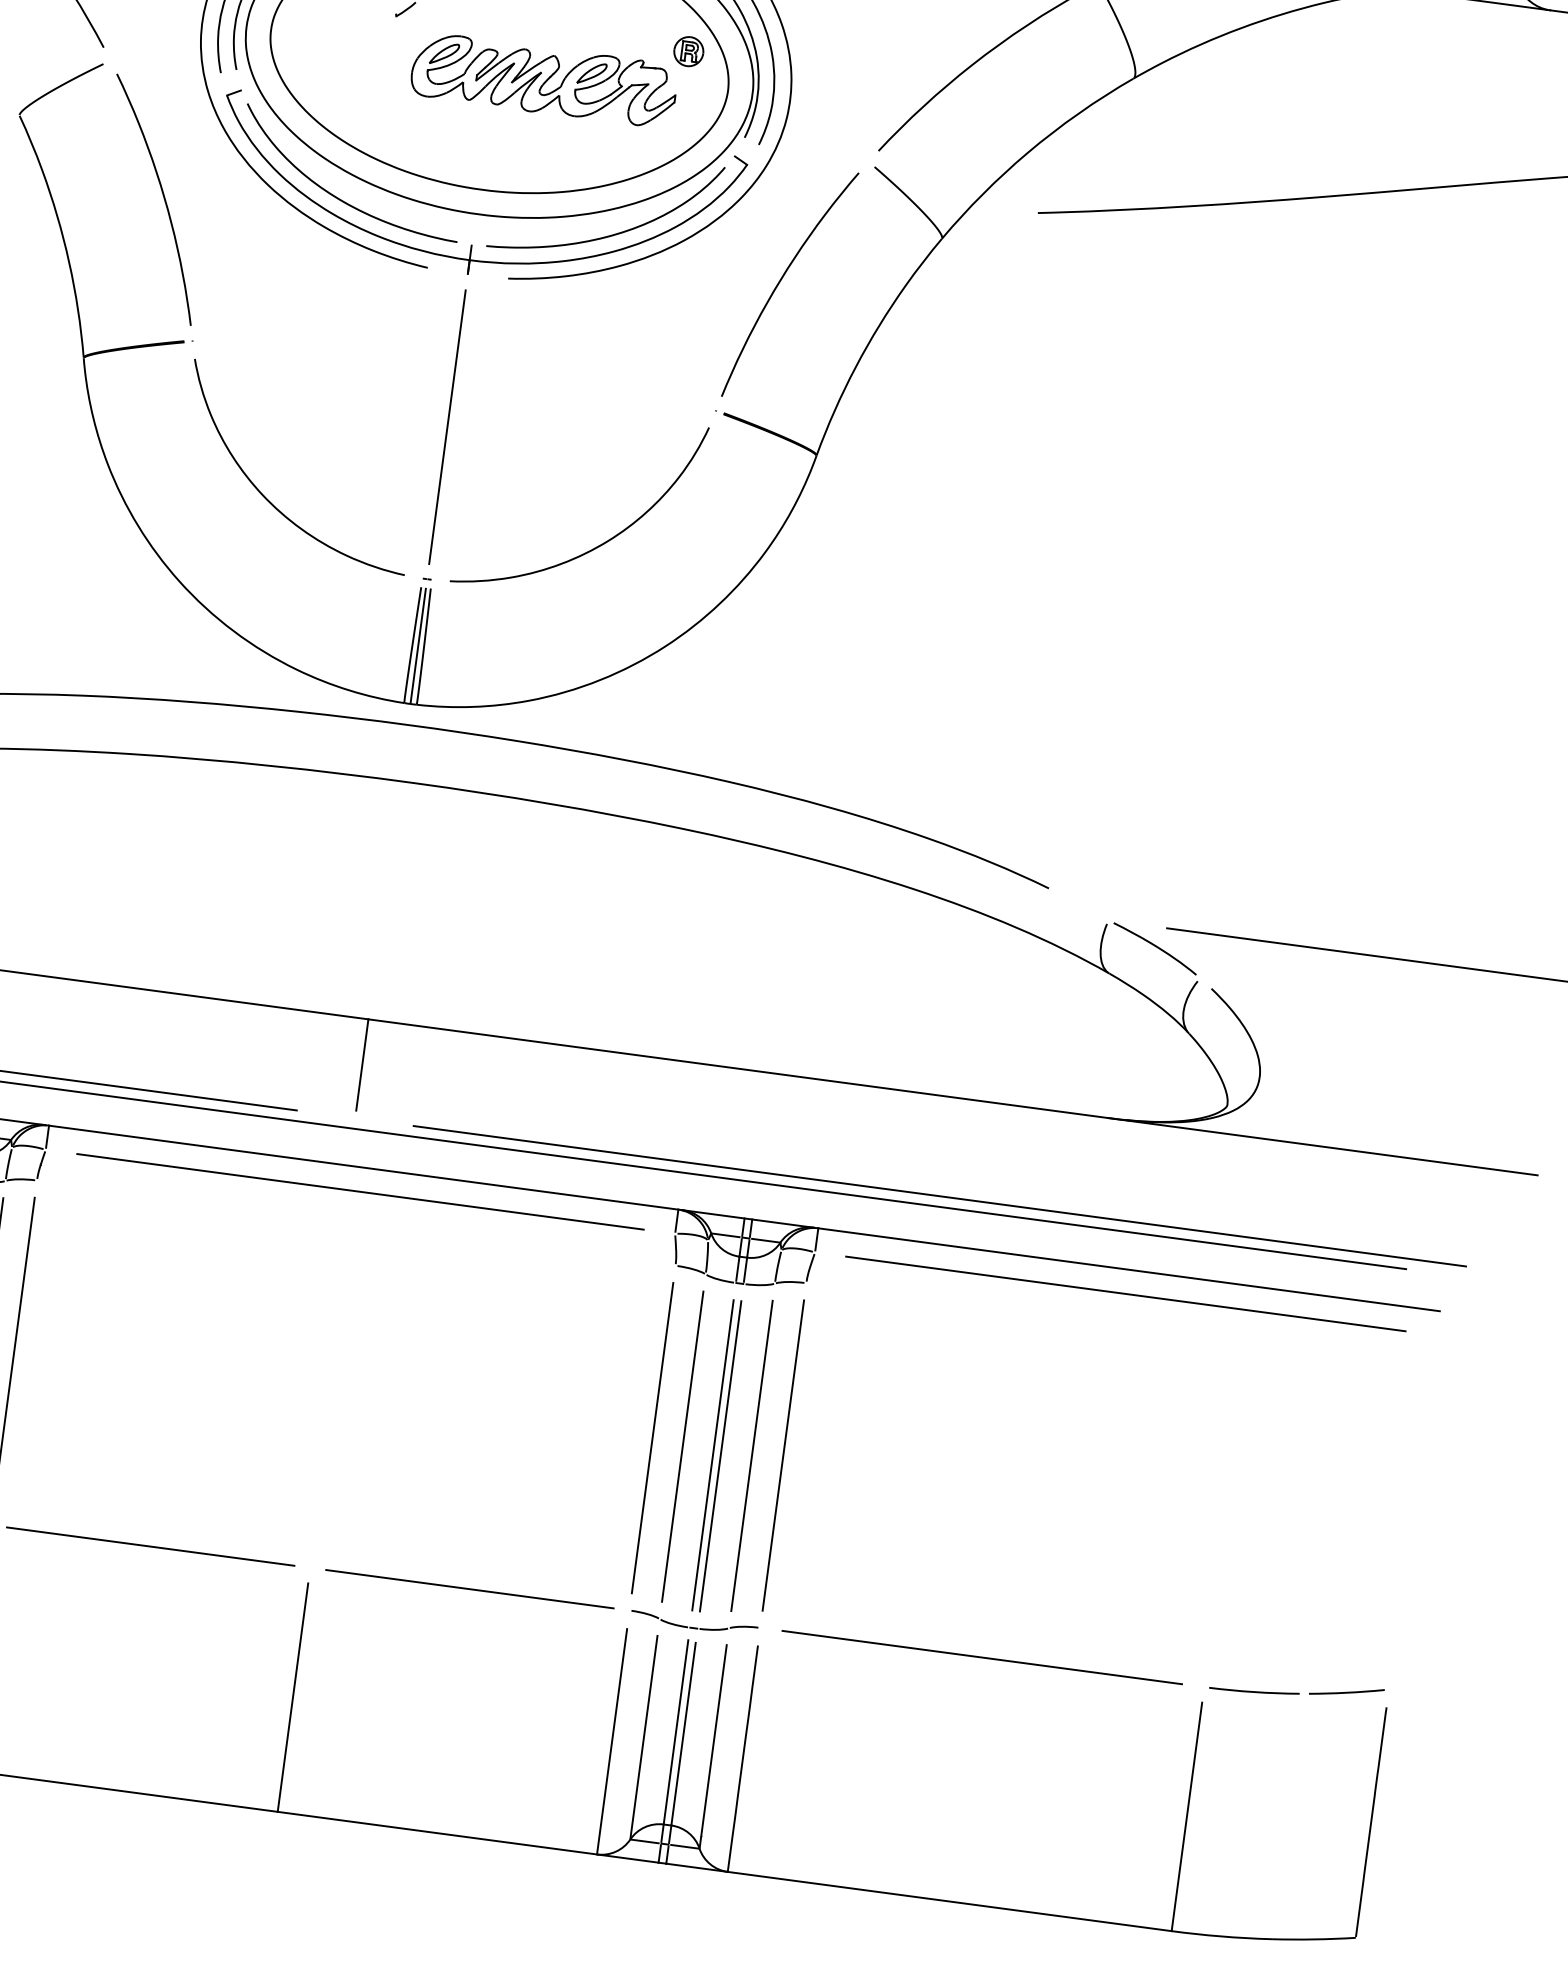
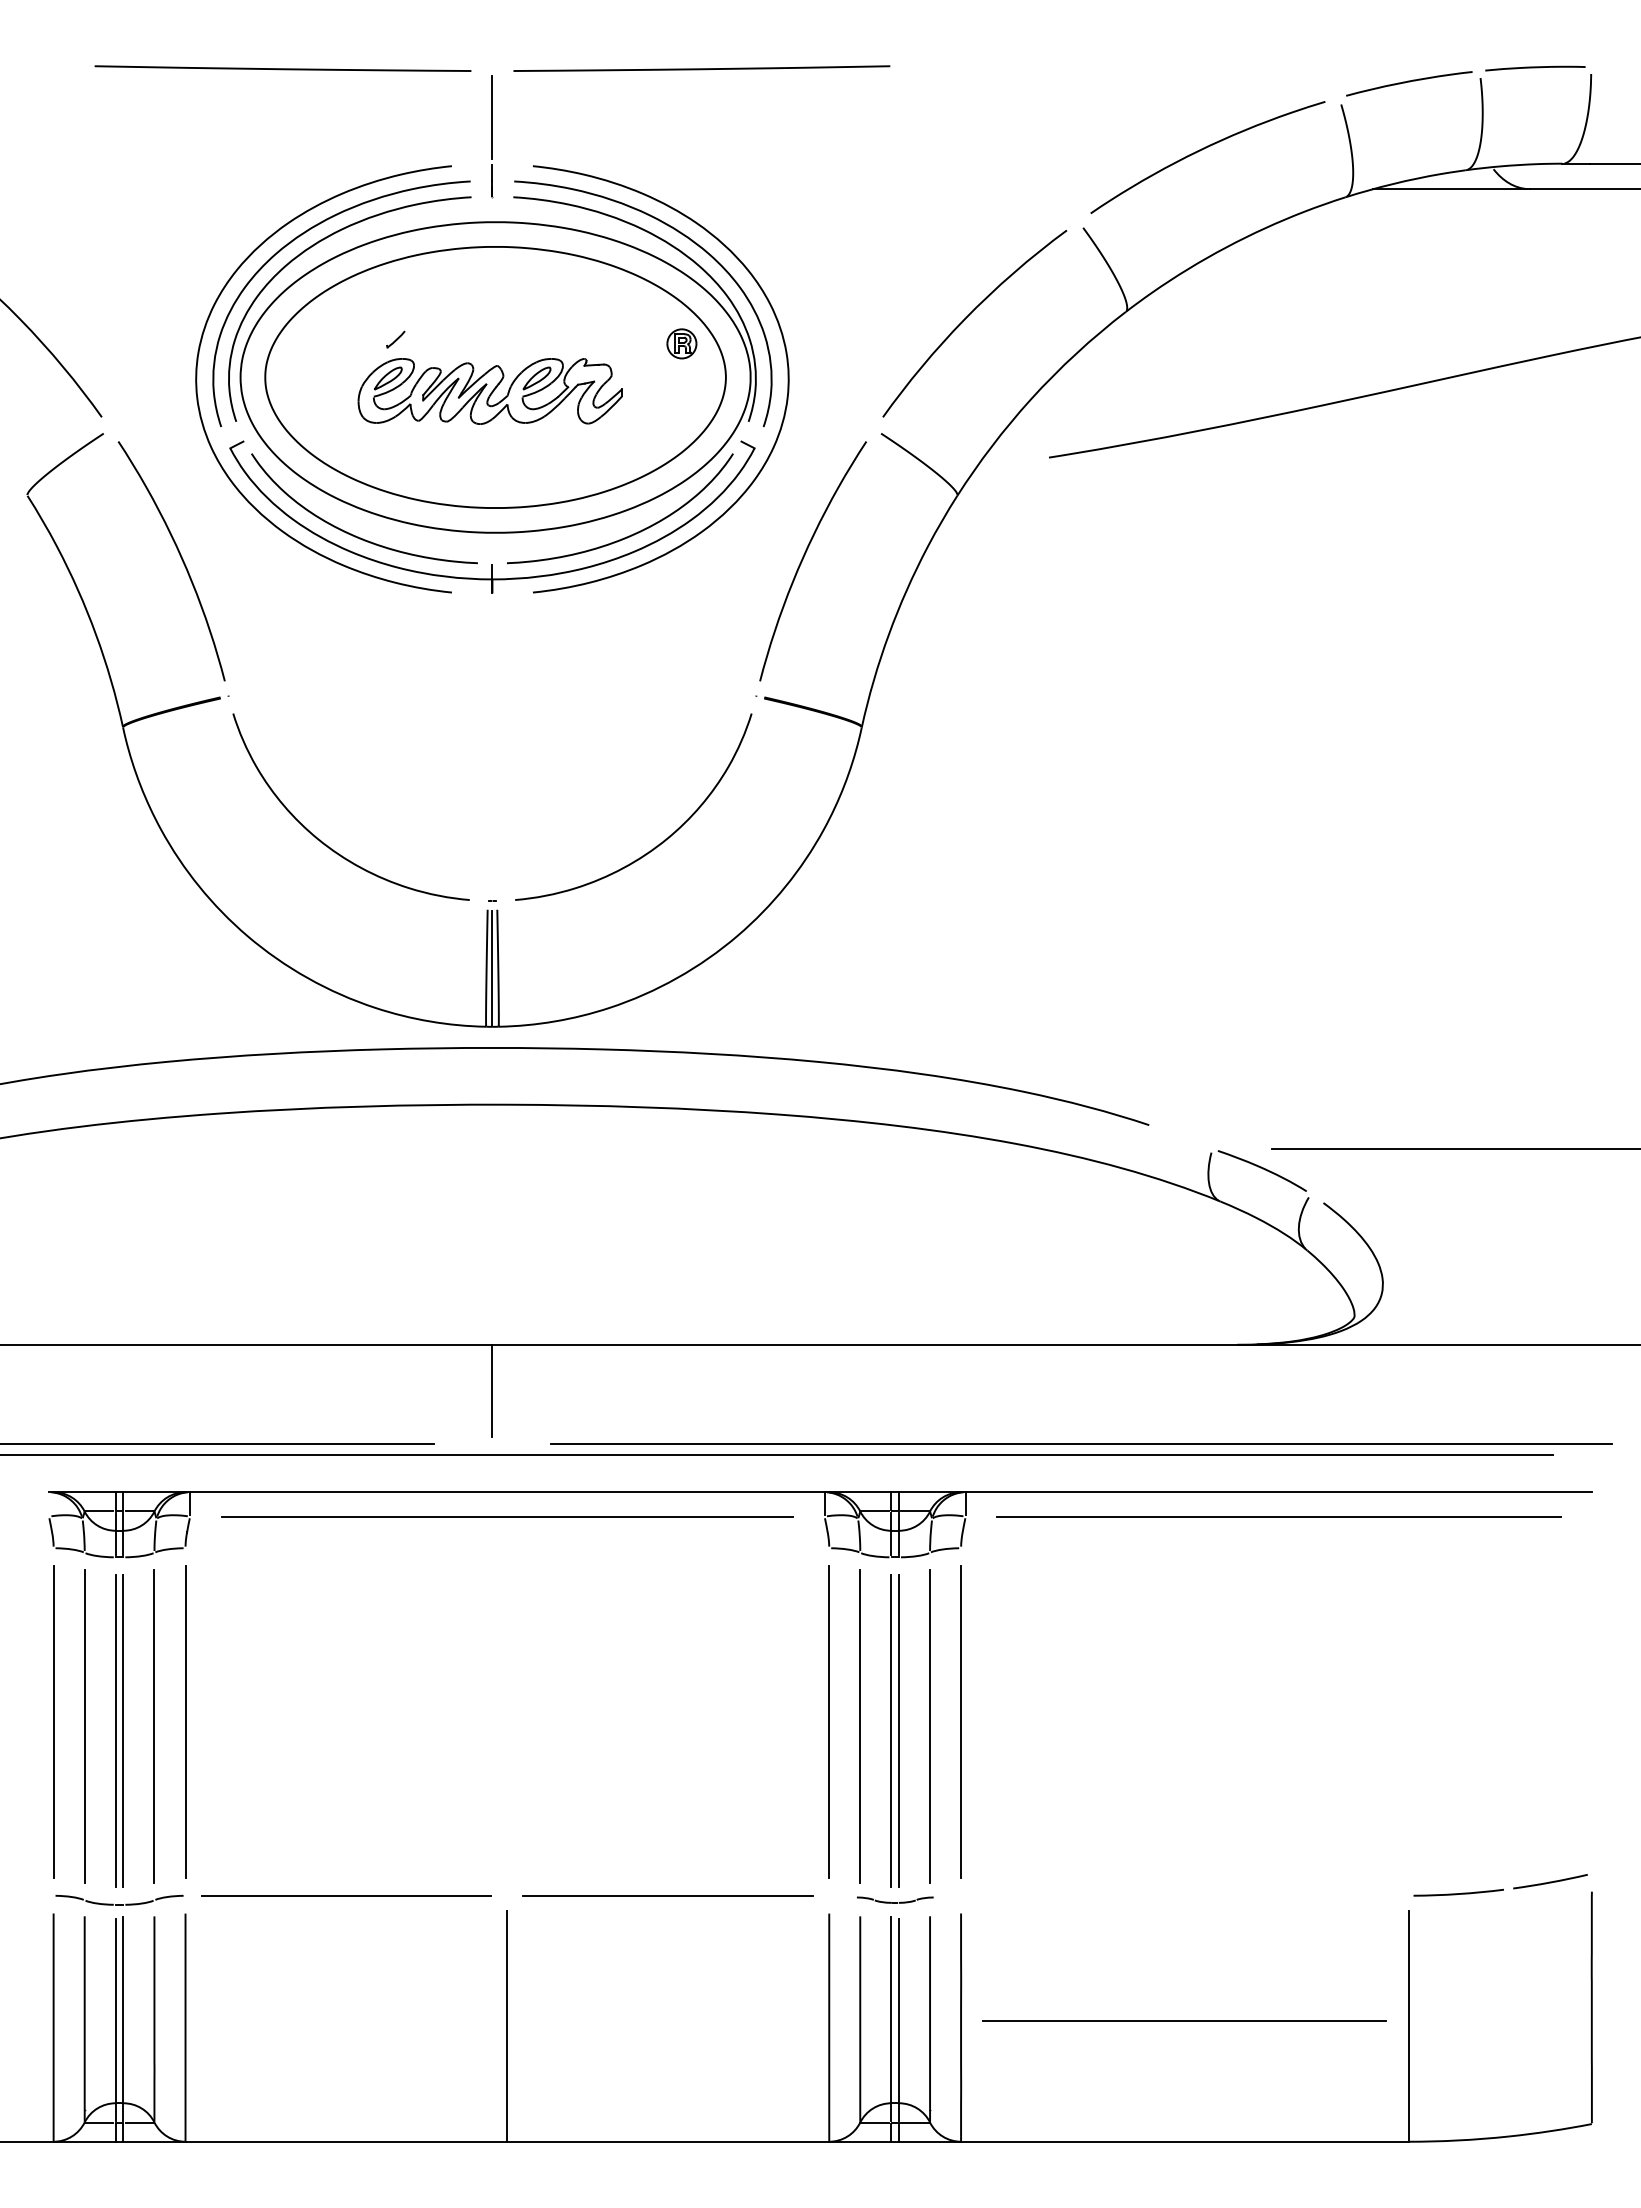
part: (543, 80) -> (489, 391), moved
line: (447, 426) -> (492, 747), removed
part: (694, 1622) -> (895, 1899), size x0.6
line: (981, 1657) -> (1184, 2020), moved

